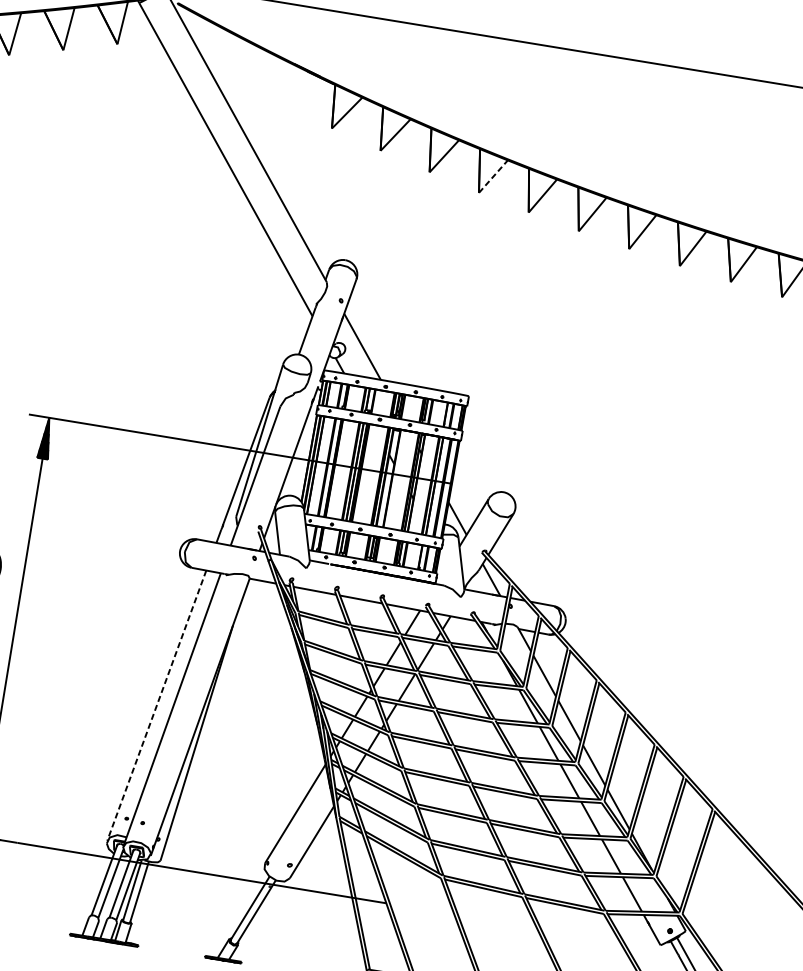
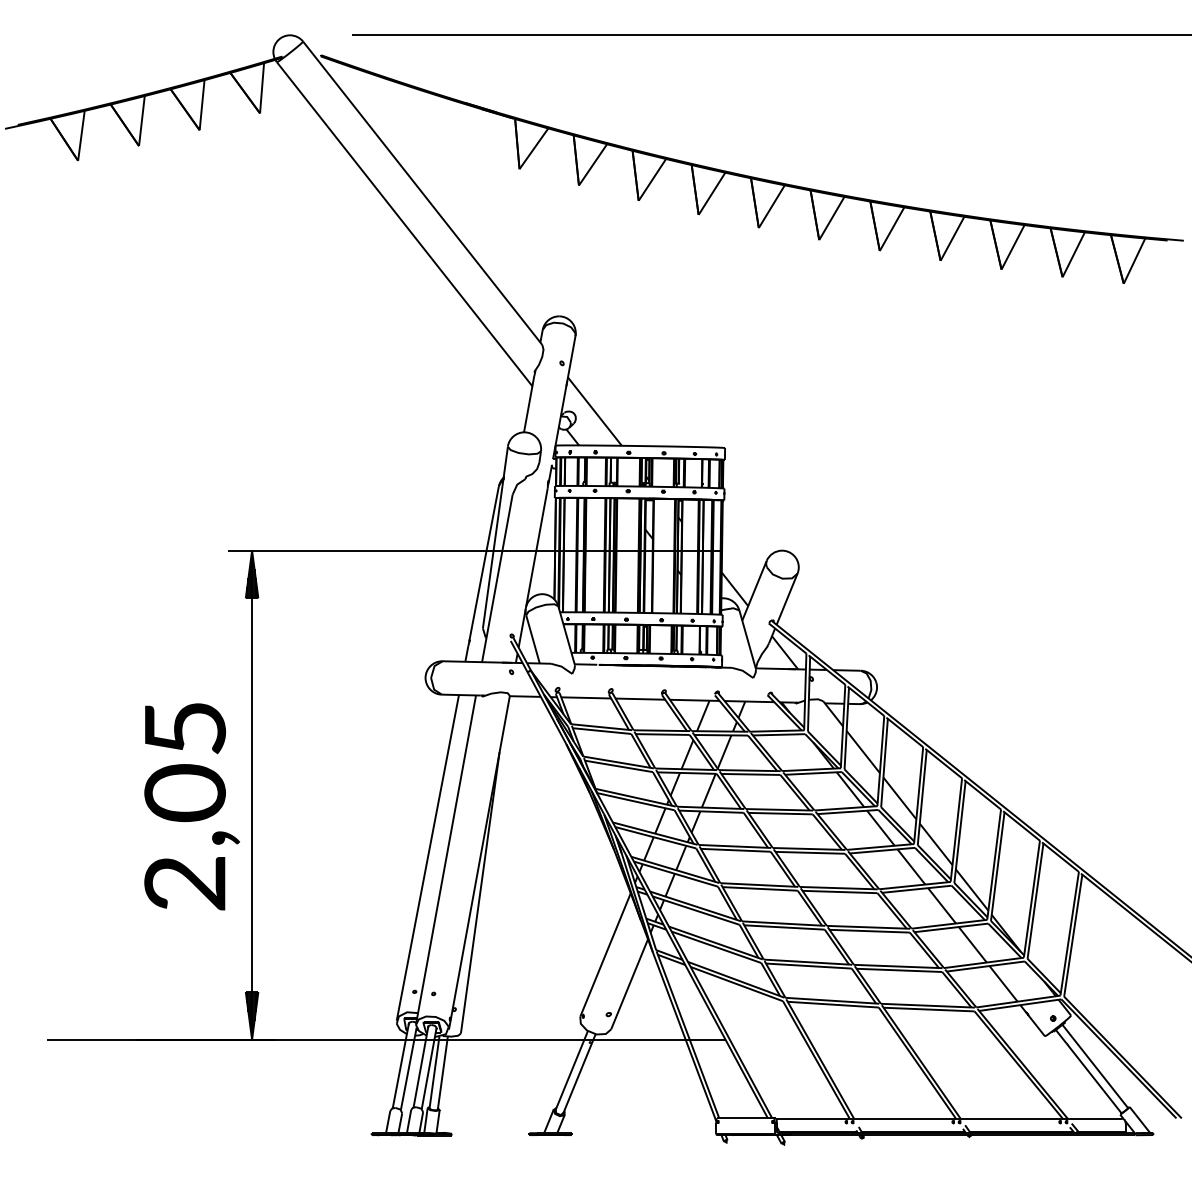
line: (493, 176) -> (711, 193), dashed -> solid
line: (156, 705) -> (427, 857), dashed -> solid

